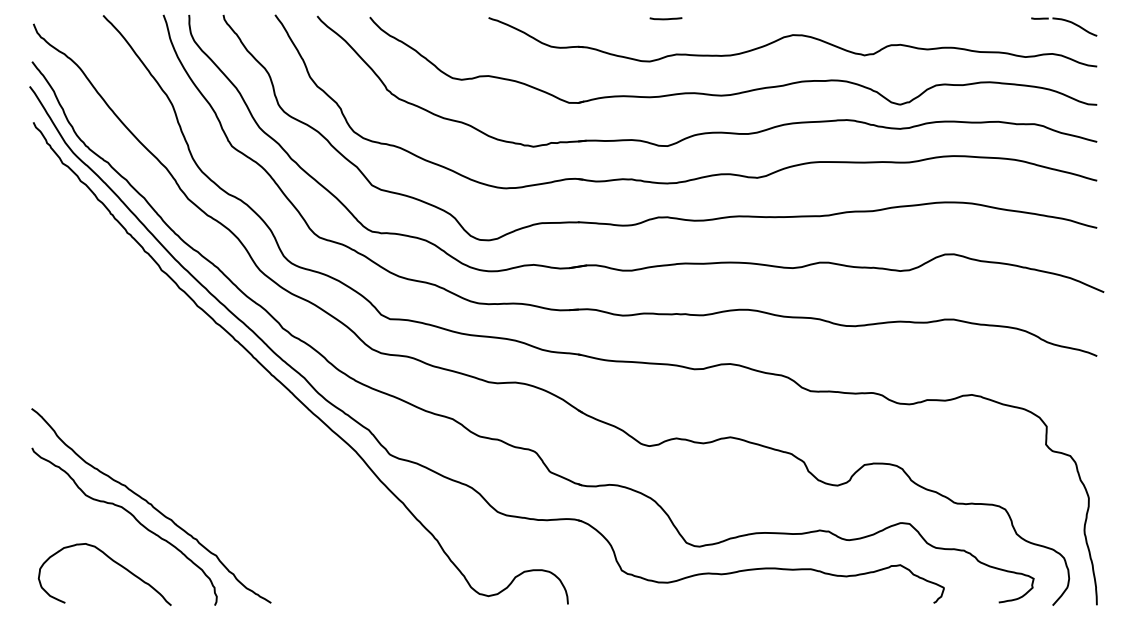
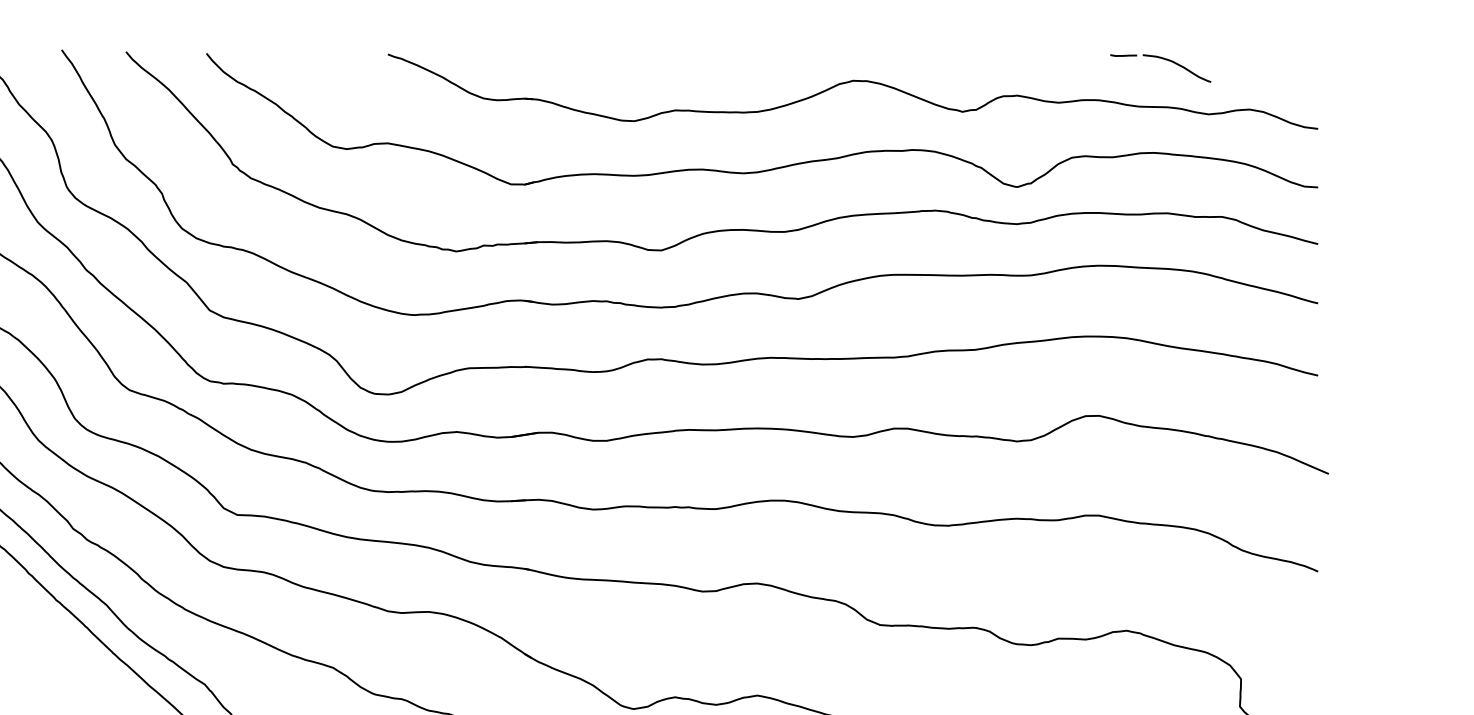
line: (665, 18) -> (658, 55), removed
part: (1064, 26) -> (1161, 67), moved

